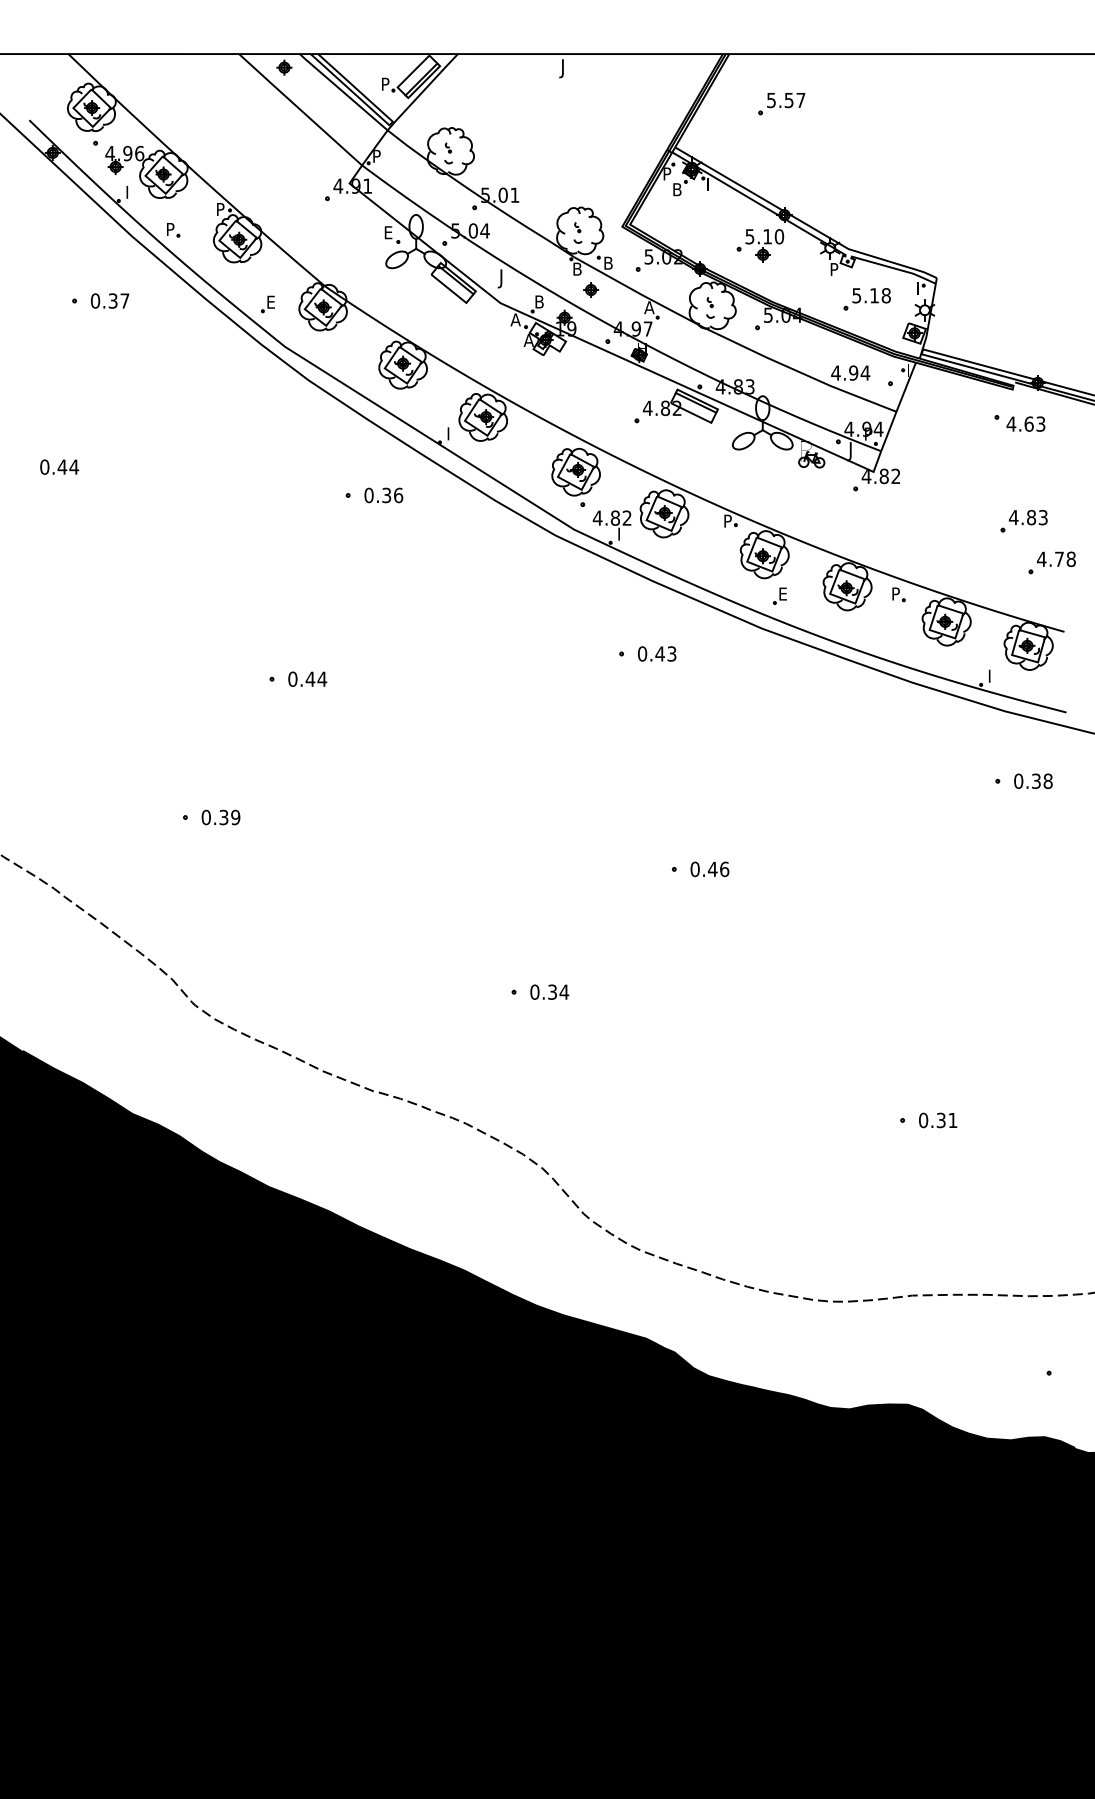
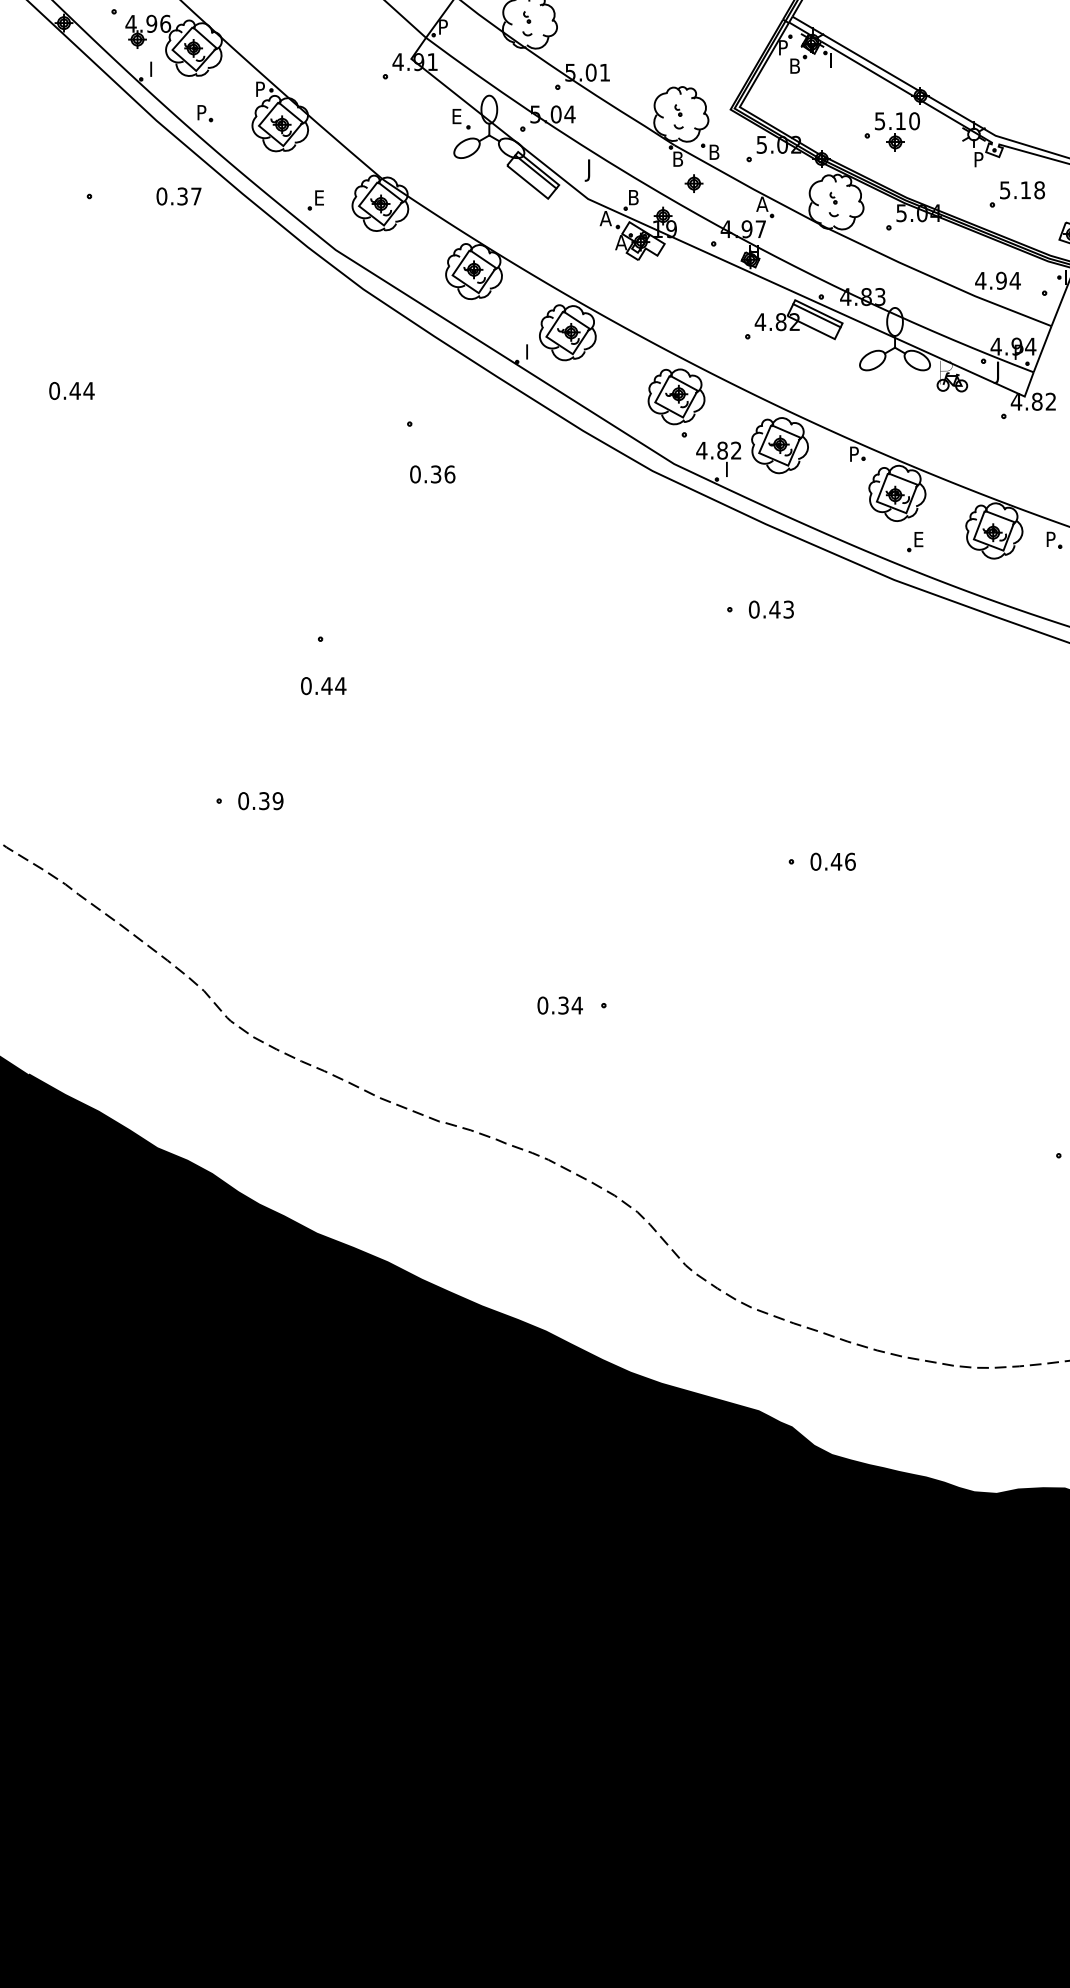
text: (110, 300) -> (179, 195), moved
text: (383, 495) -> (432, 474), moved
text: (307, 678) -> (323, 685), moved
text: (549, 991) -> (559, 1004), moved

